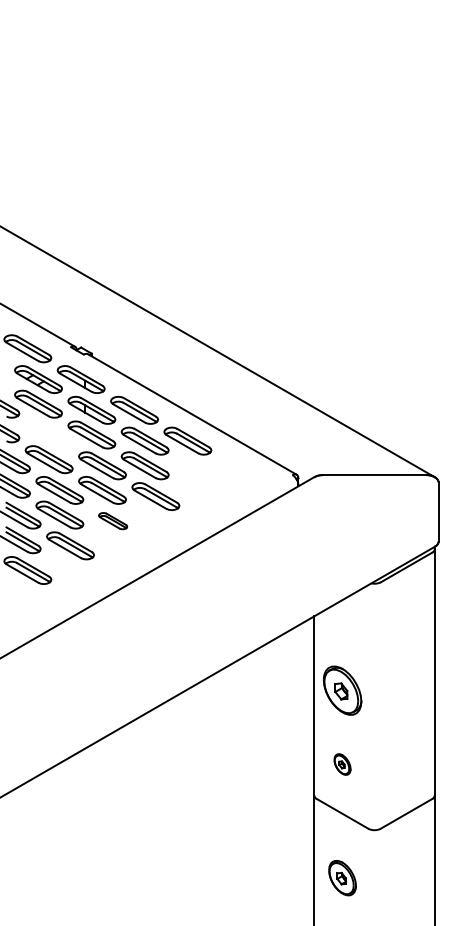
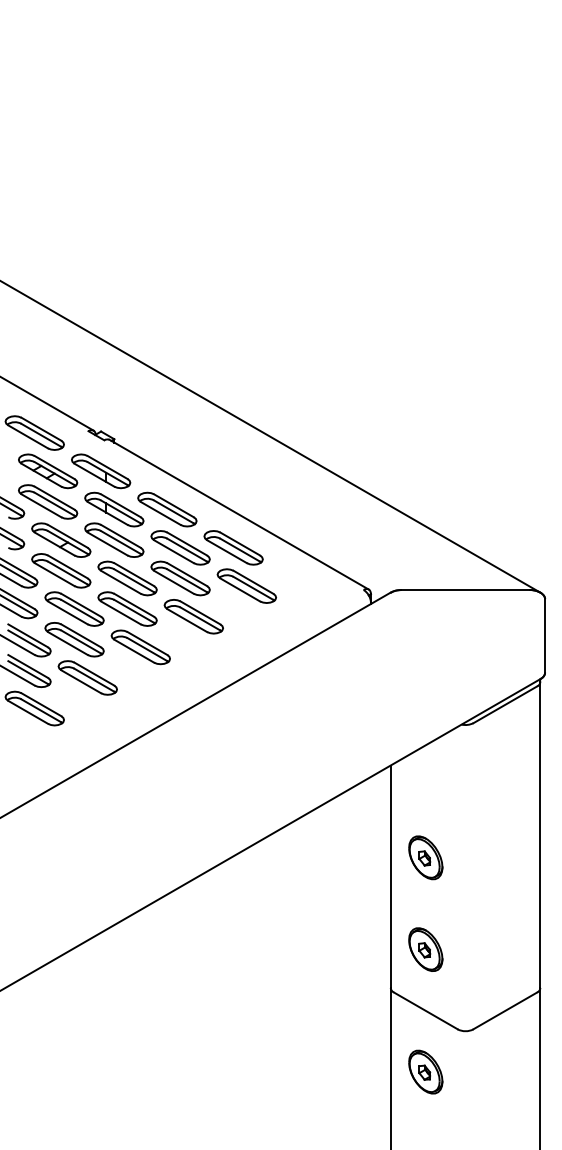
part: (48, 434) -> (60, 539), added
part: (198, 471) -> (246, 585), added
part: (112, 520) -> (139, 646), size x1.67
part: (342, 690) -> (425, 857), size x0.71
part: (342, 764) -> (425, 949), size x1.67
part: (342, 878) -> (425, 1072), moved

